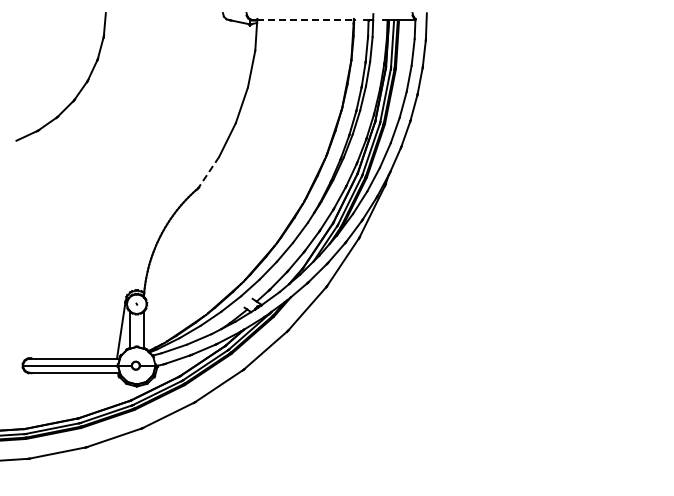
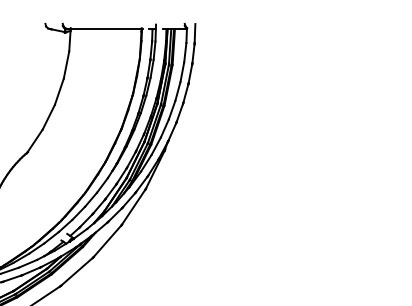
line: (306, 20) -> (106, 29), dashed -> solid
line: (208, 172) -> (34, 141), dashed -> solid

